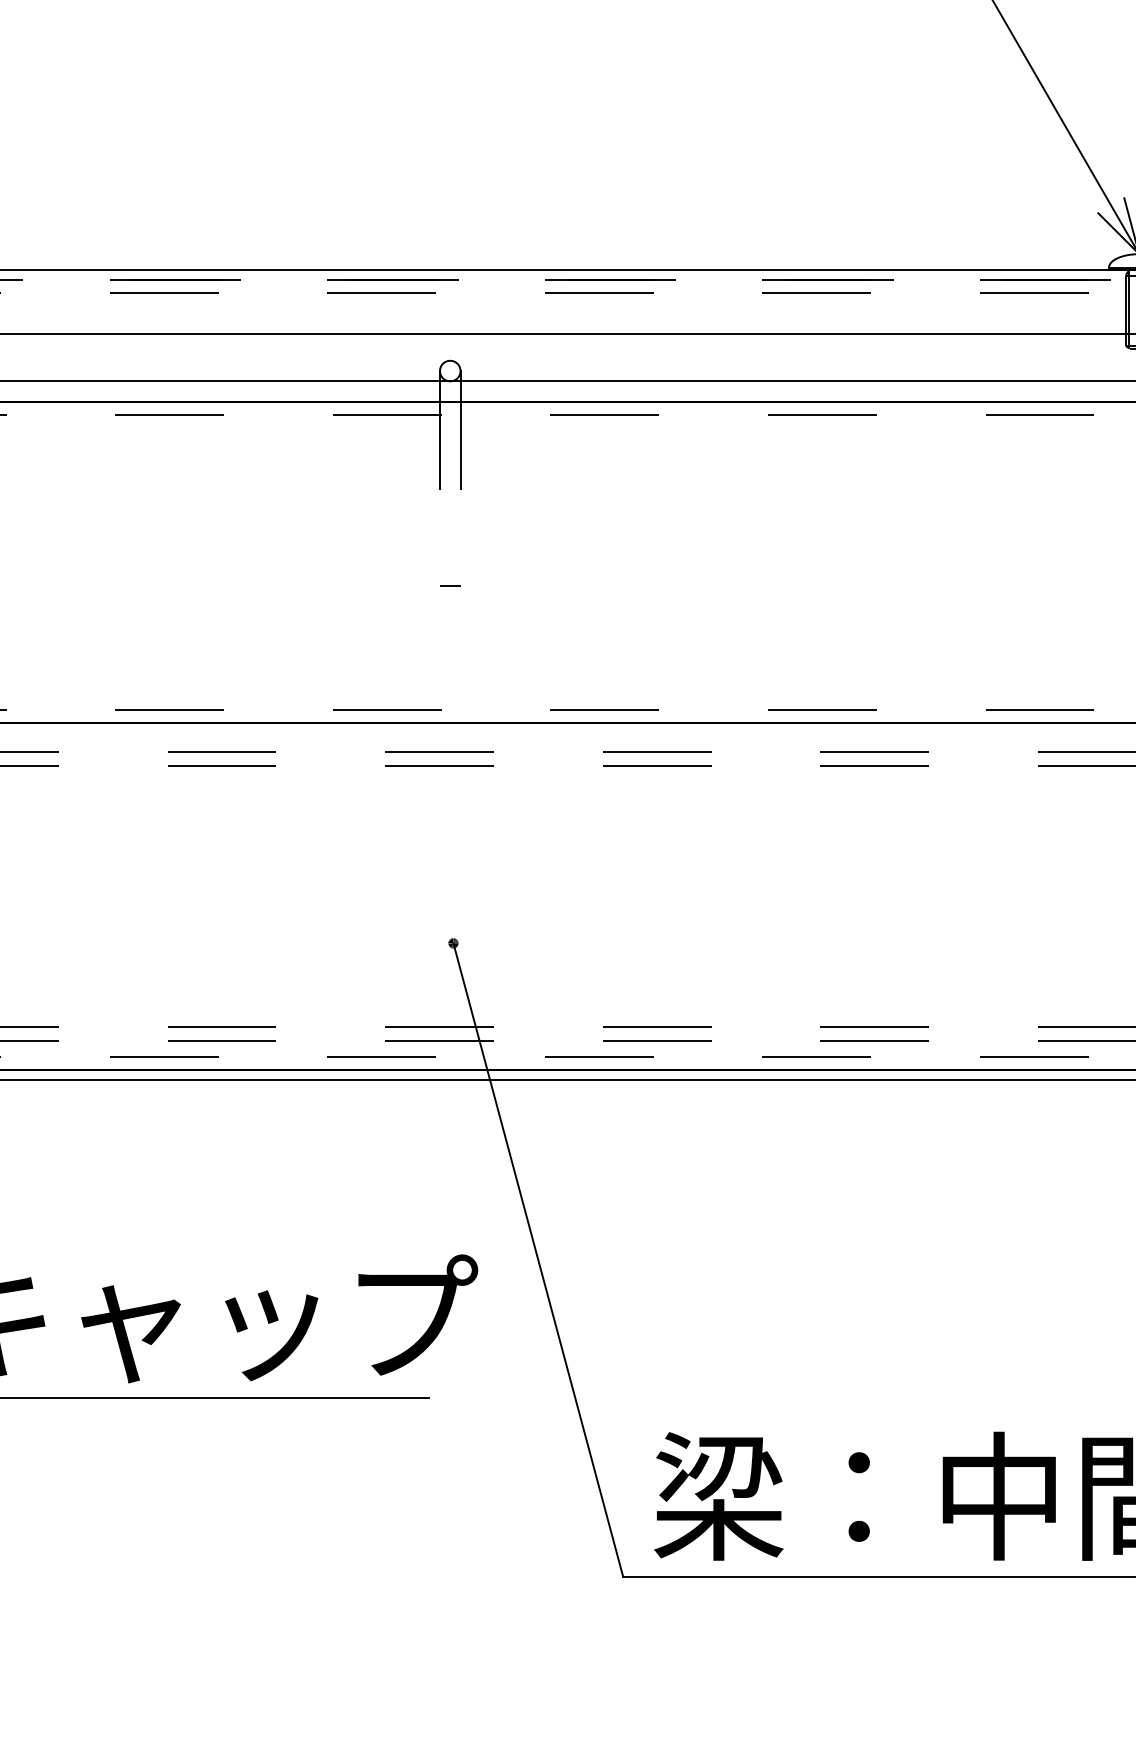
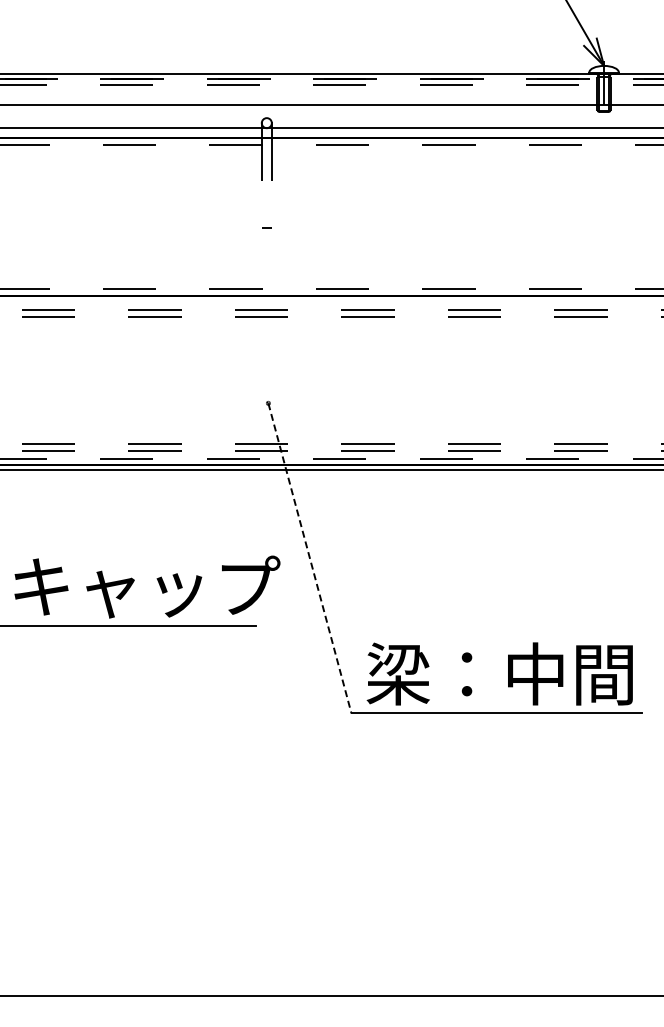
line: (537, 1260) -> (309, 558), solid -> dashed

